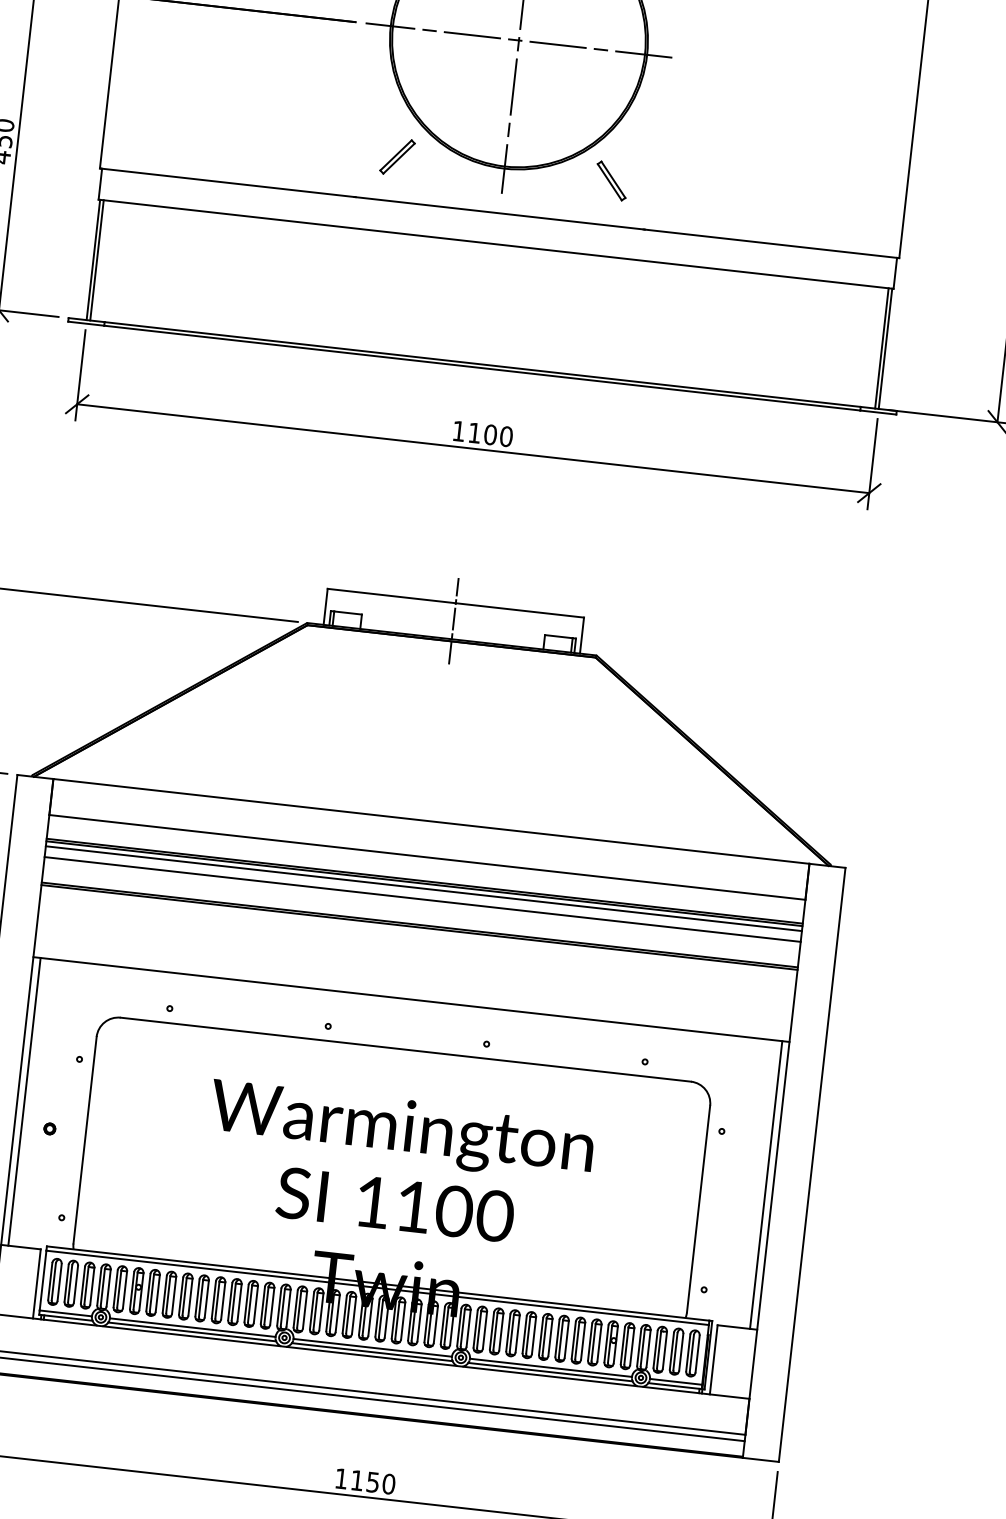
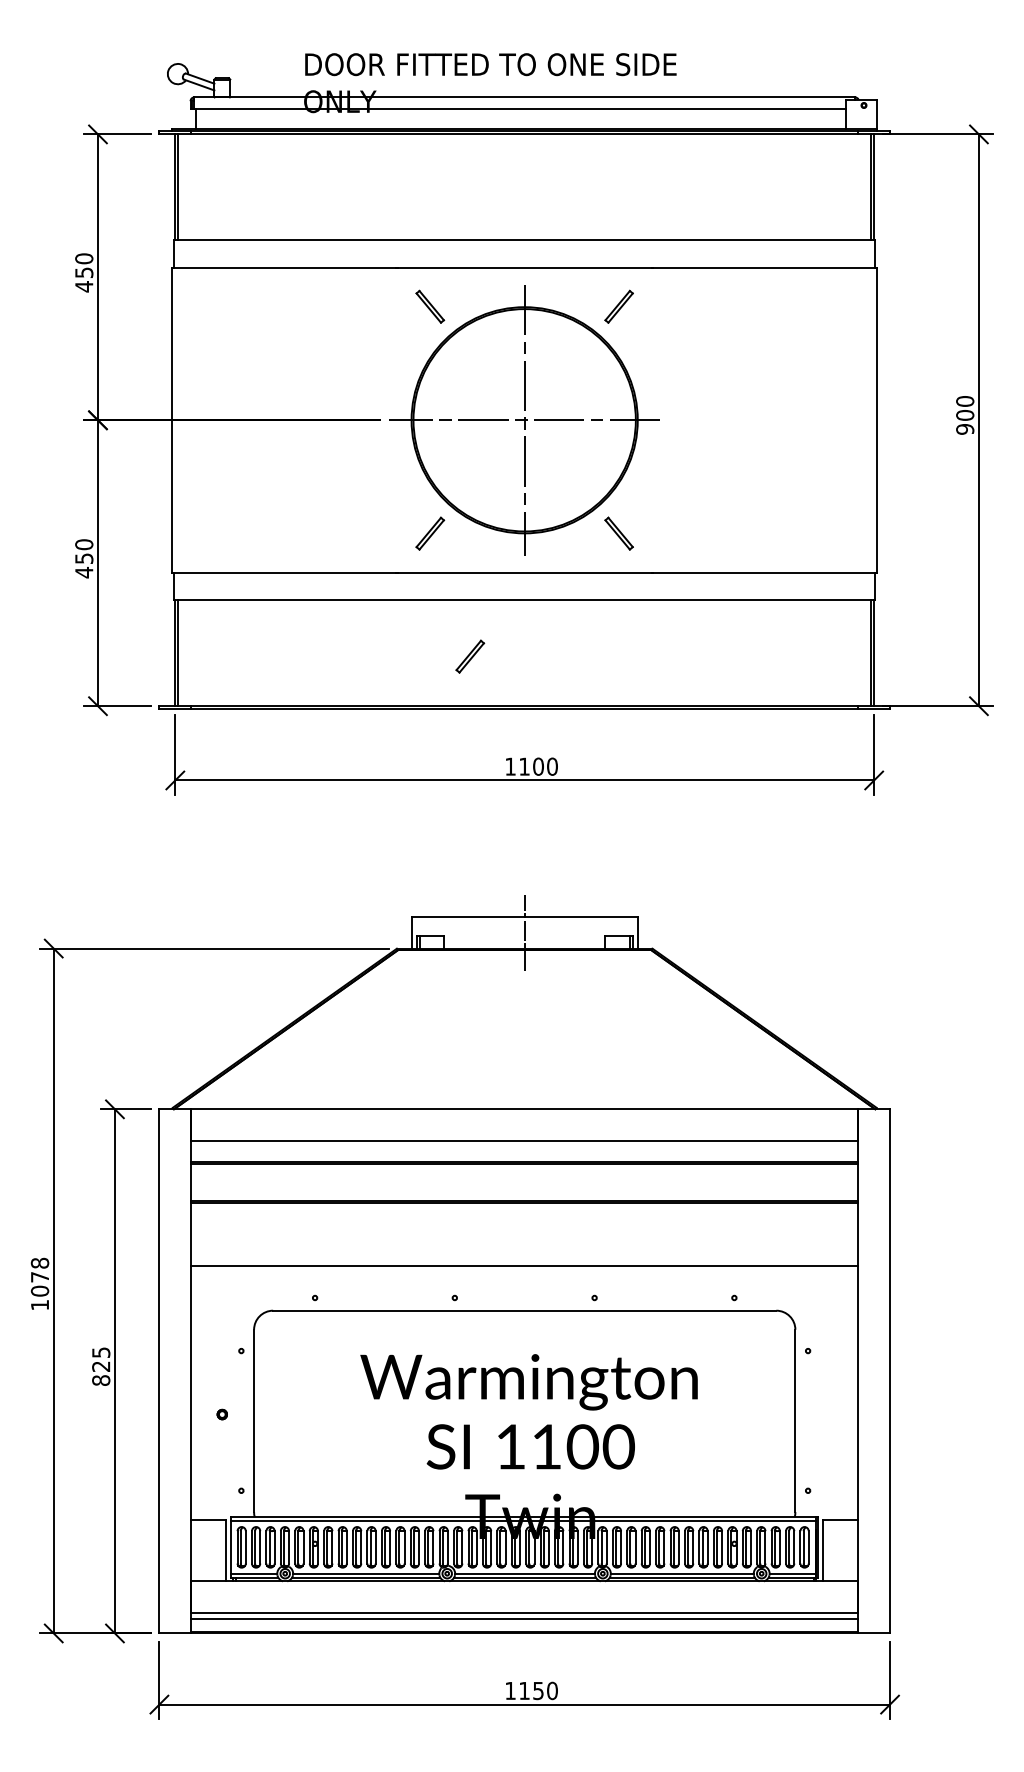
part: (427, 301) -> (470, 656), added
line: (423, 888) -> (524, 1168), removed
line: (422, 899) -> (524, 1178), removed
line: (24, 1101) -> (197, 1393), removed
line: (765, 1185) -> (851, 1393), removed

